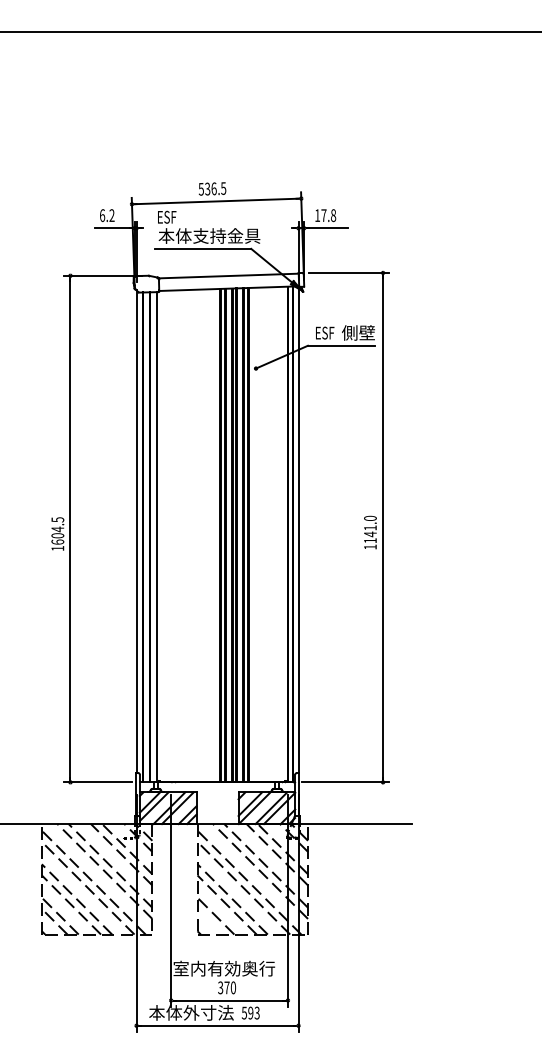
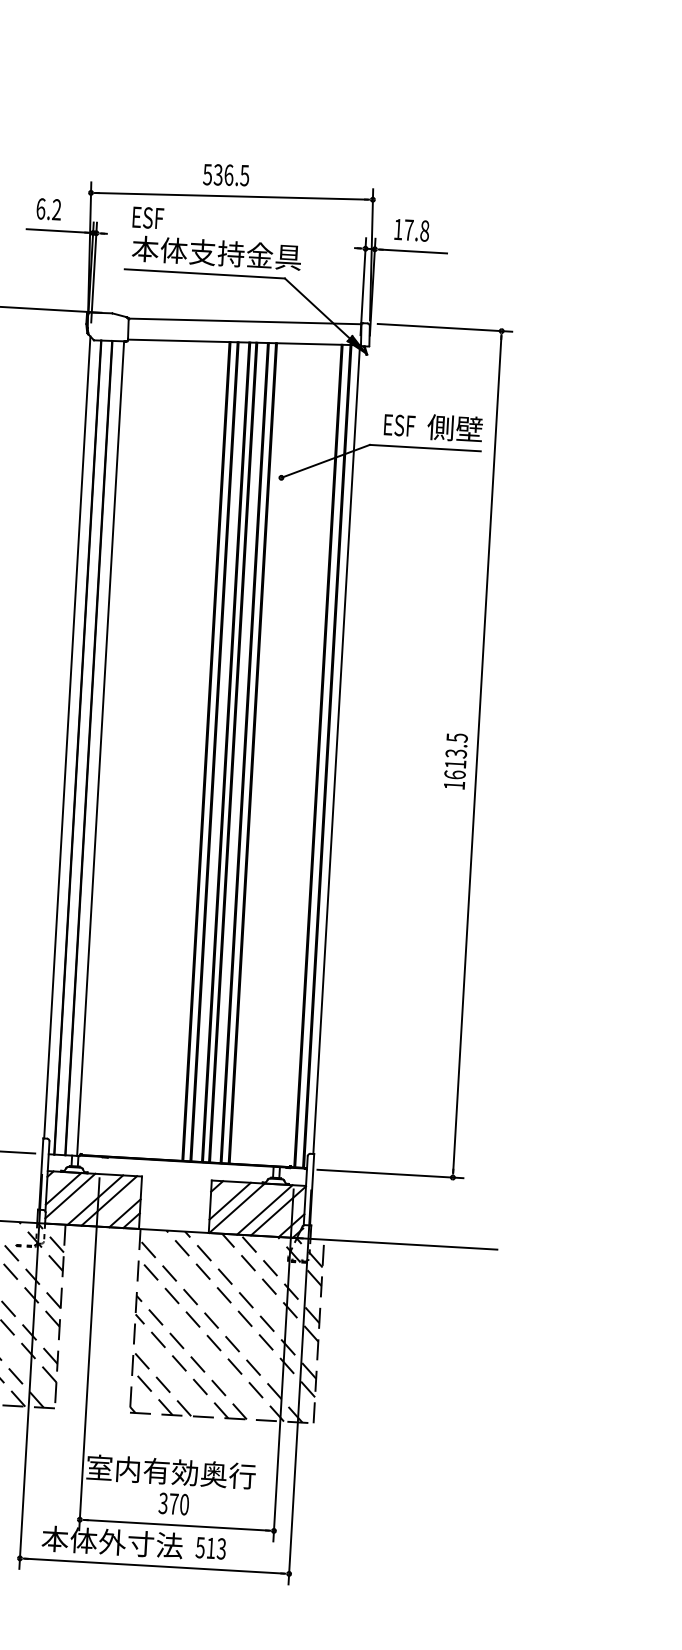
text: (370, 529) -> (456, 756), 1141.0 -> 1613.5
line: (210, 921) -> (152, 1392), added
text: (250, 1012) -> (210, 1547), 593 -> 513

